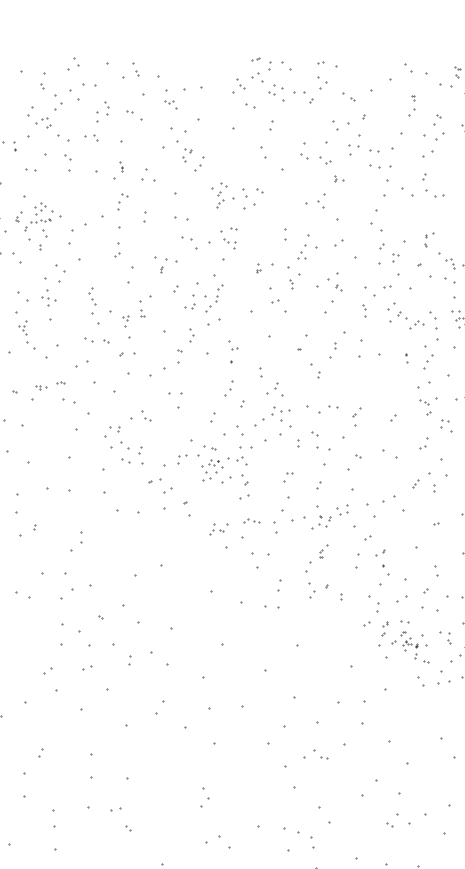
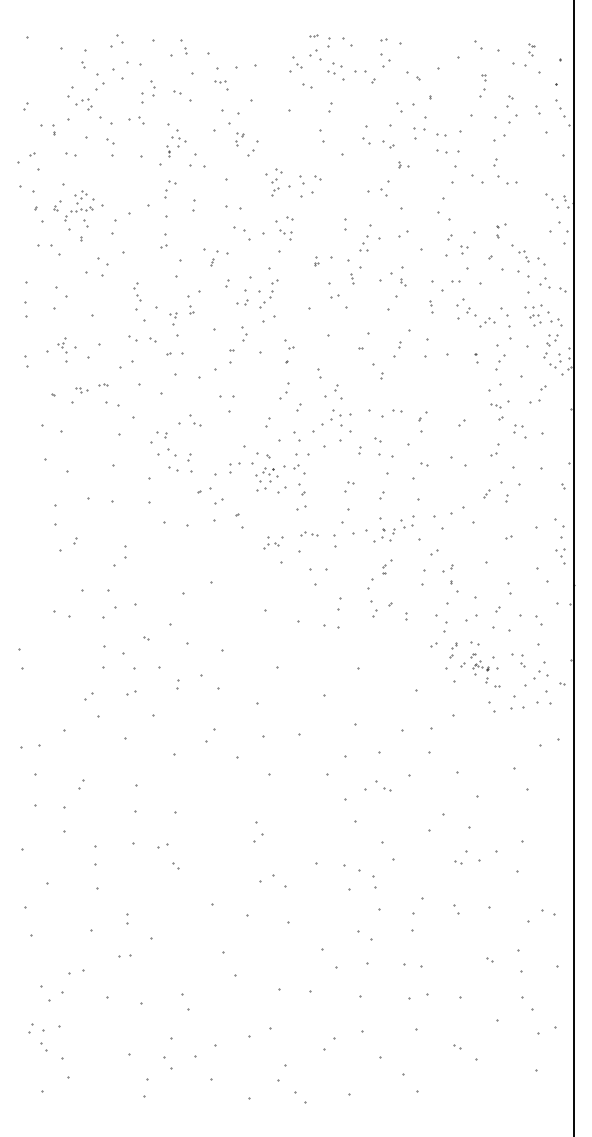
part: (48, 298) -> (178, 138), moved
part: (23, 331) -> (62, 349), moved

